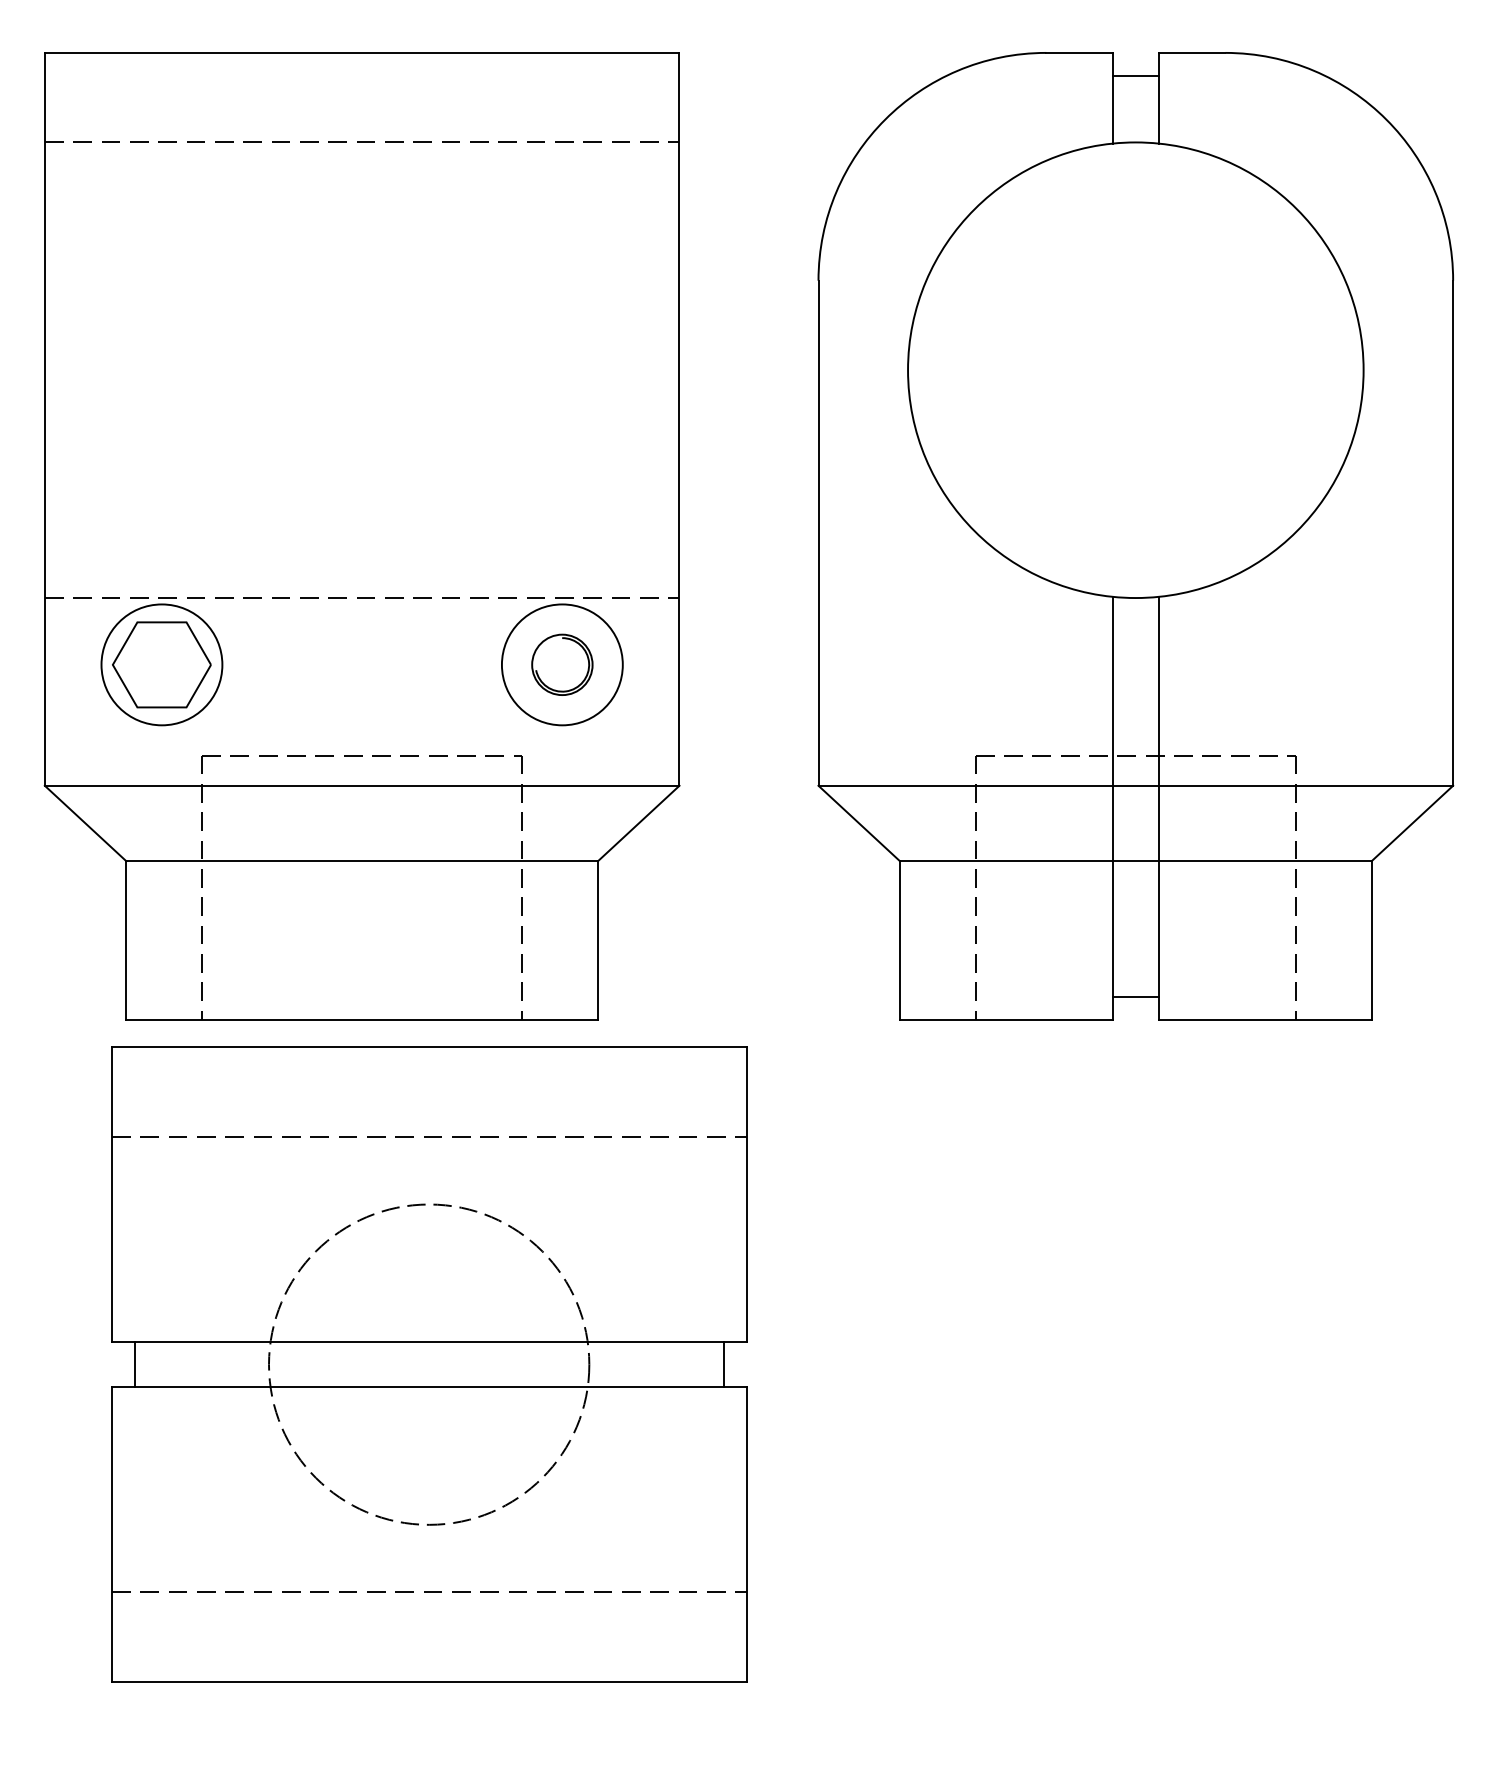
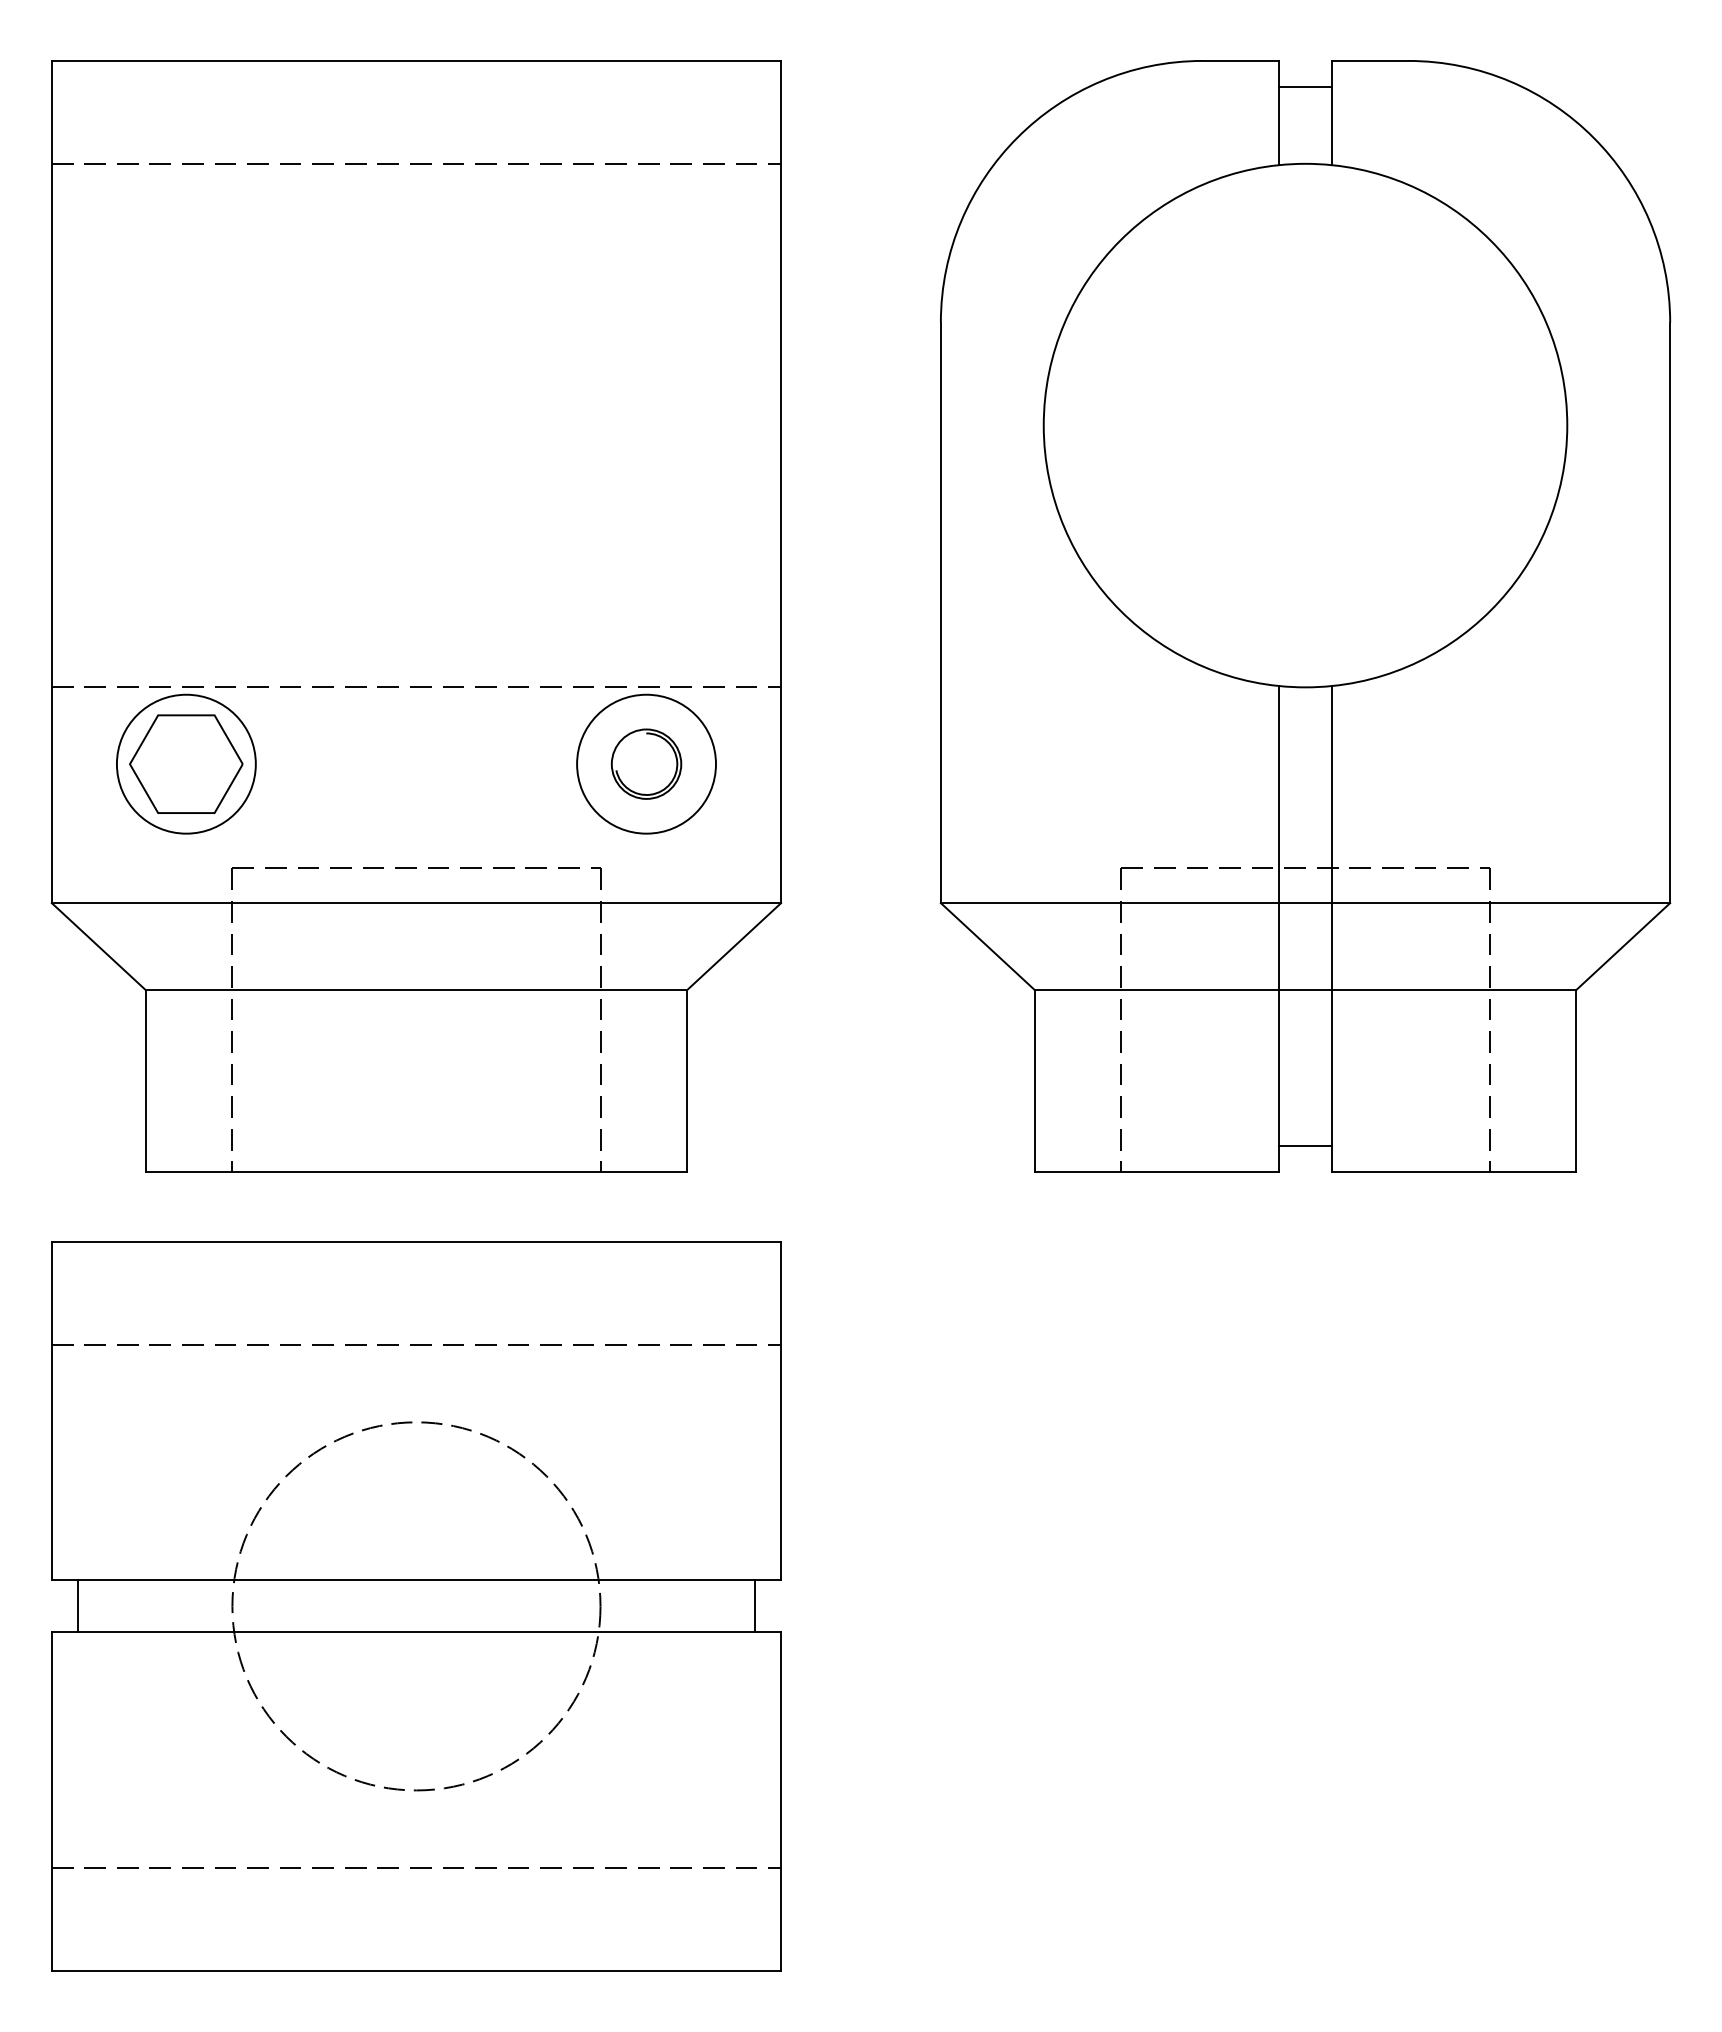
part: (429, 1364) -> (416, 1606), moved

